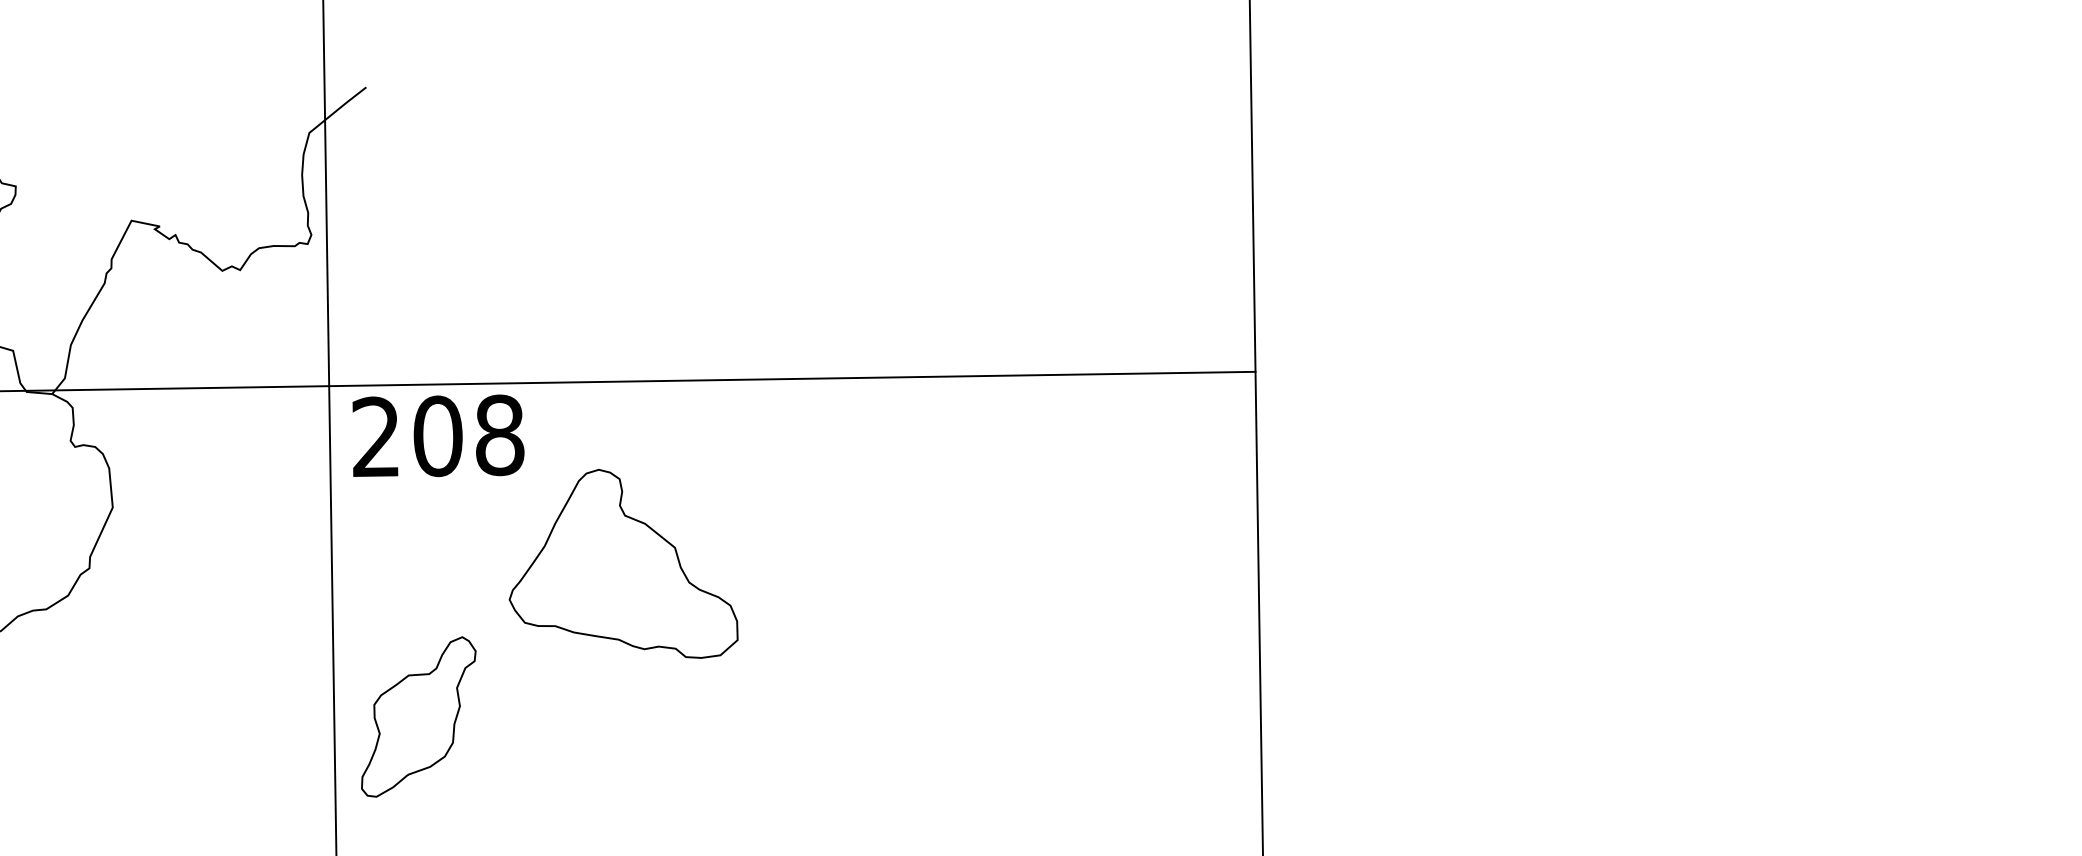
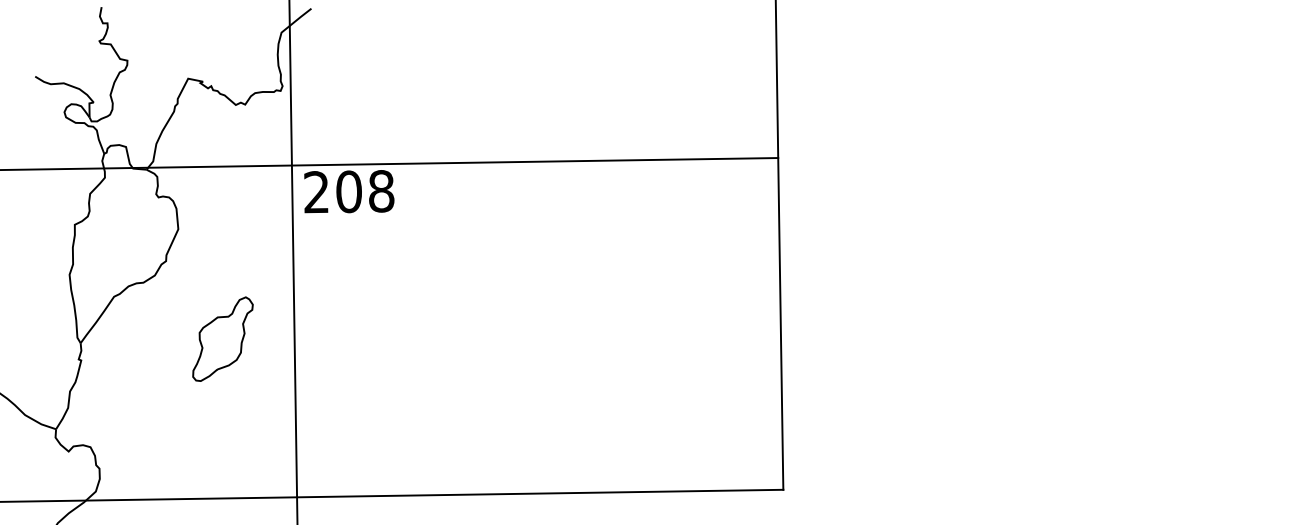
part: (623, 563) -> (446, 258), removed
part: (417, 715) -> (222, 338), moved

